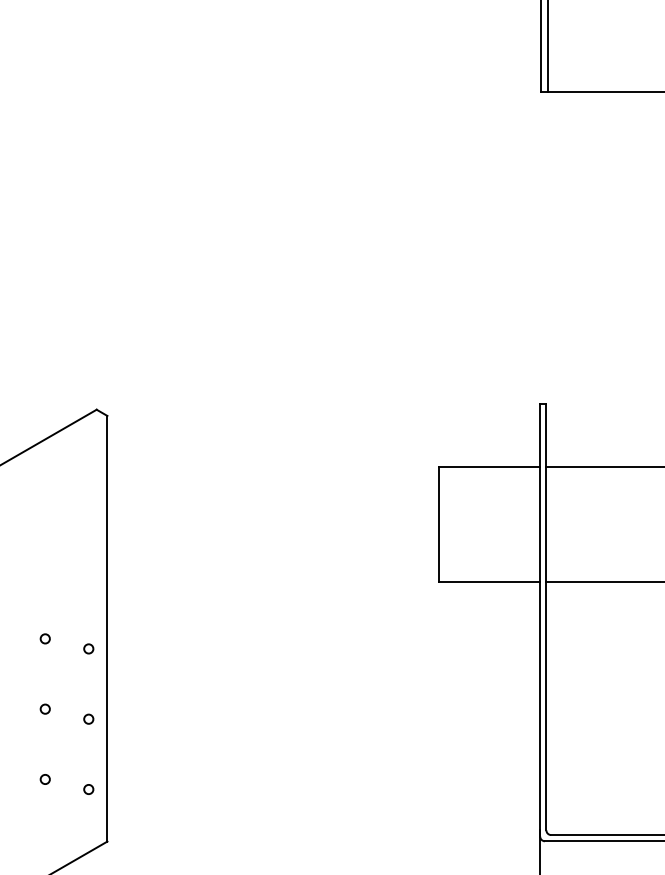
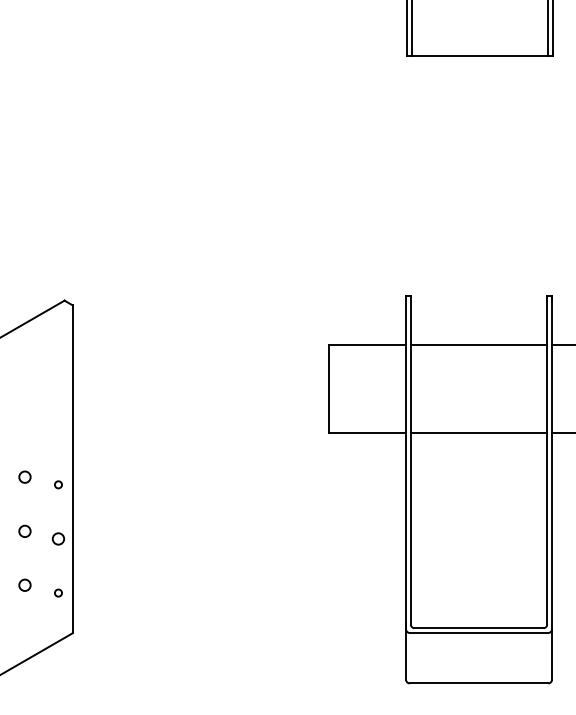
circle: (44, 638) -> (24, 476), size x1.6
circle: (44, 708) -> (24, 530), size x1.6
circle: (88, 718) -> (58, 538), size x1.6
circle: (44, 779) -> (24, 585), size x1.6

